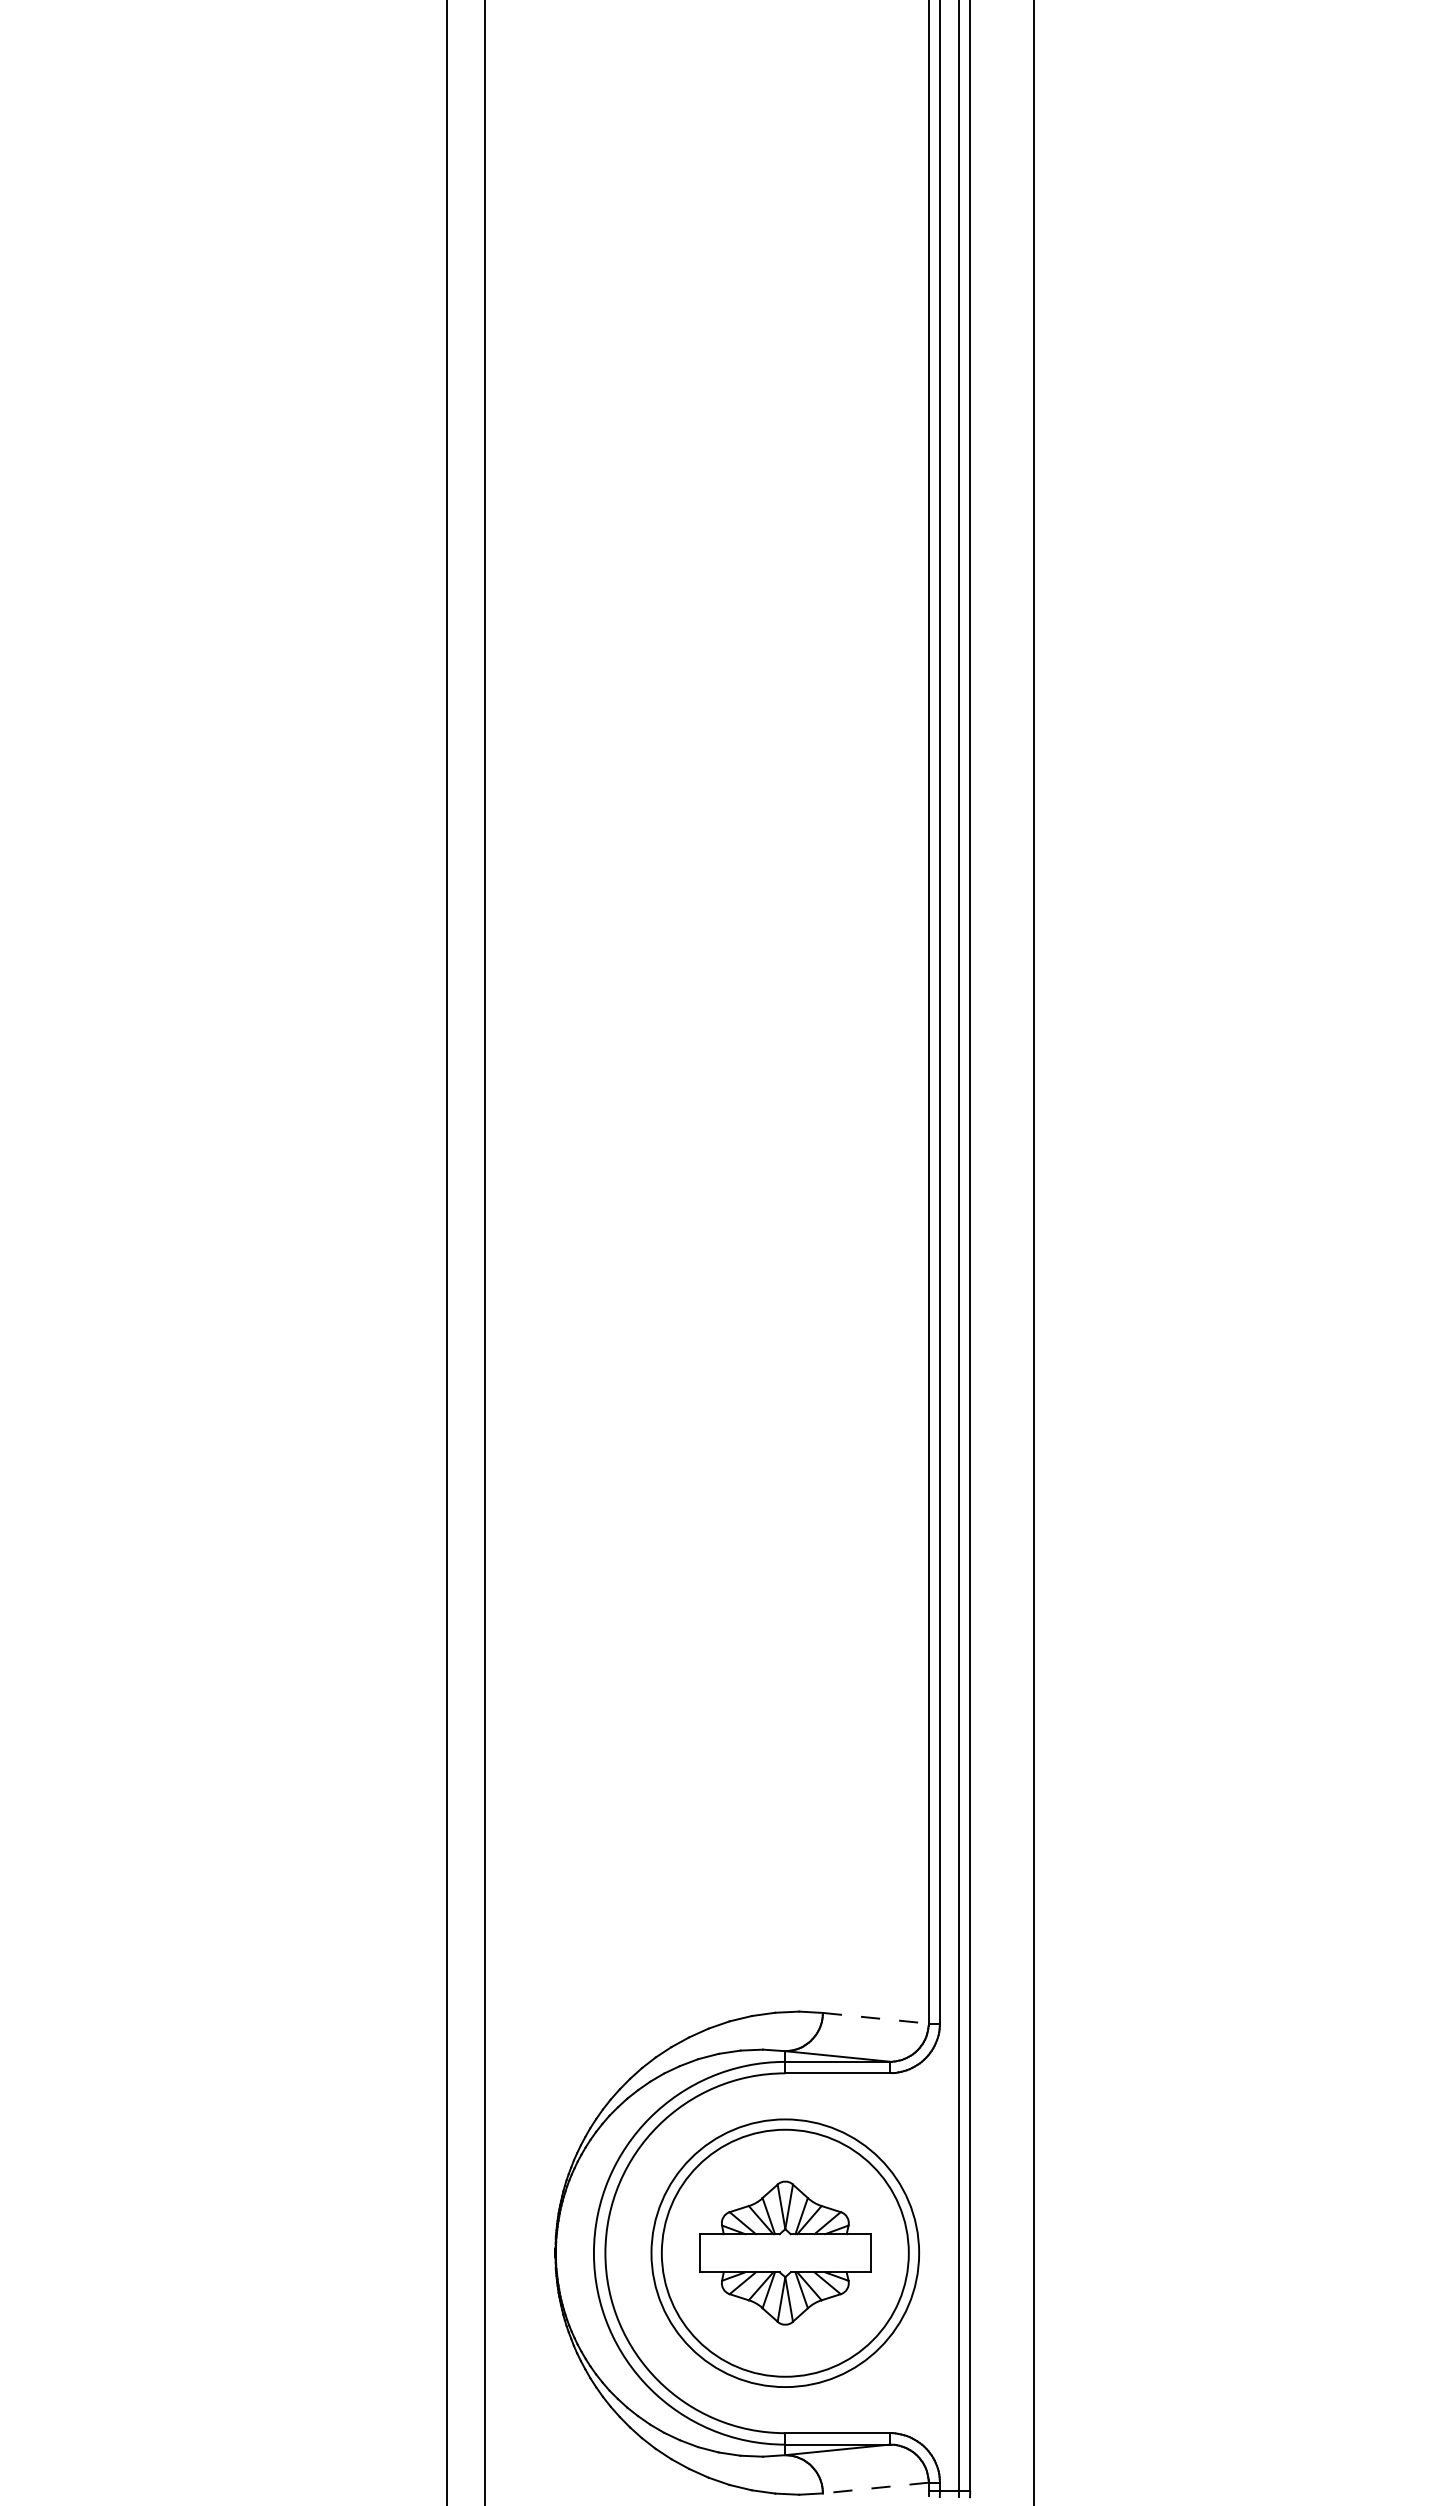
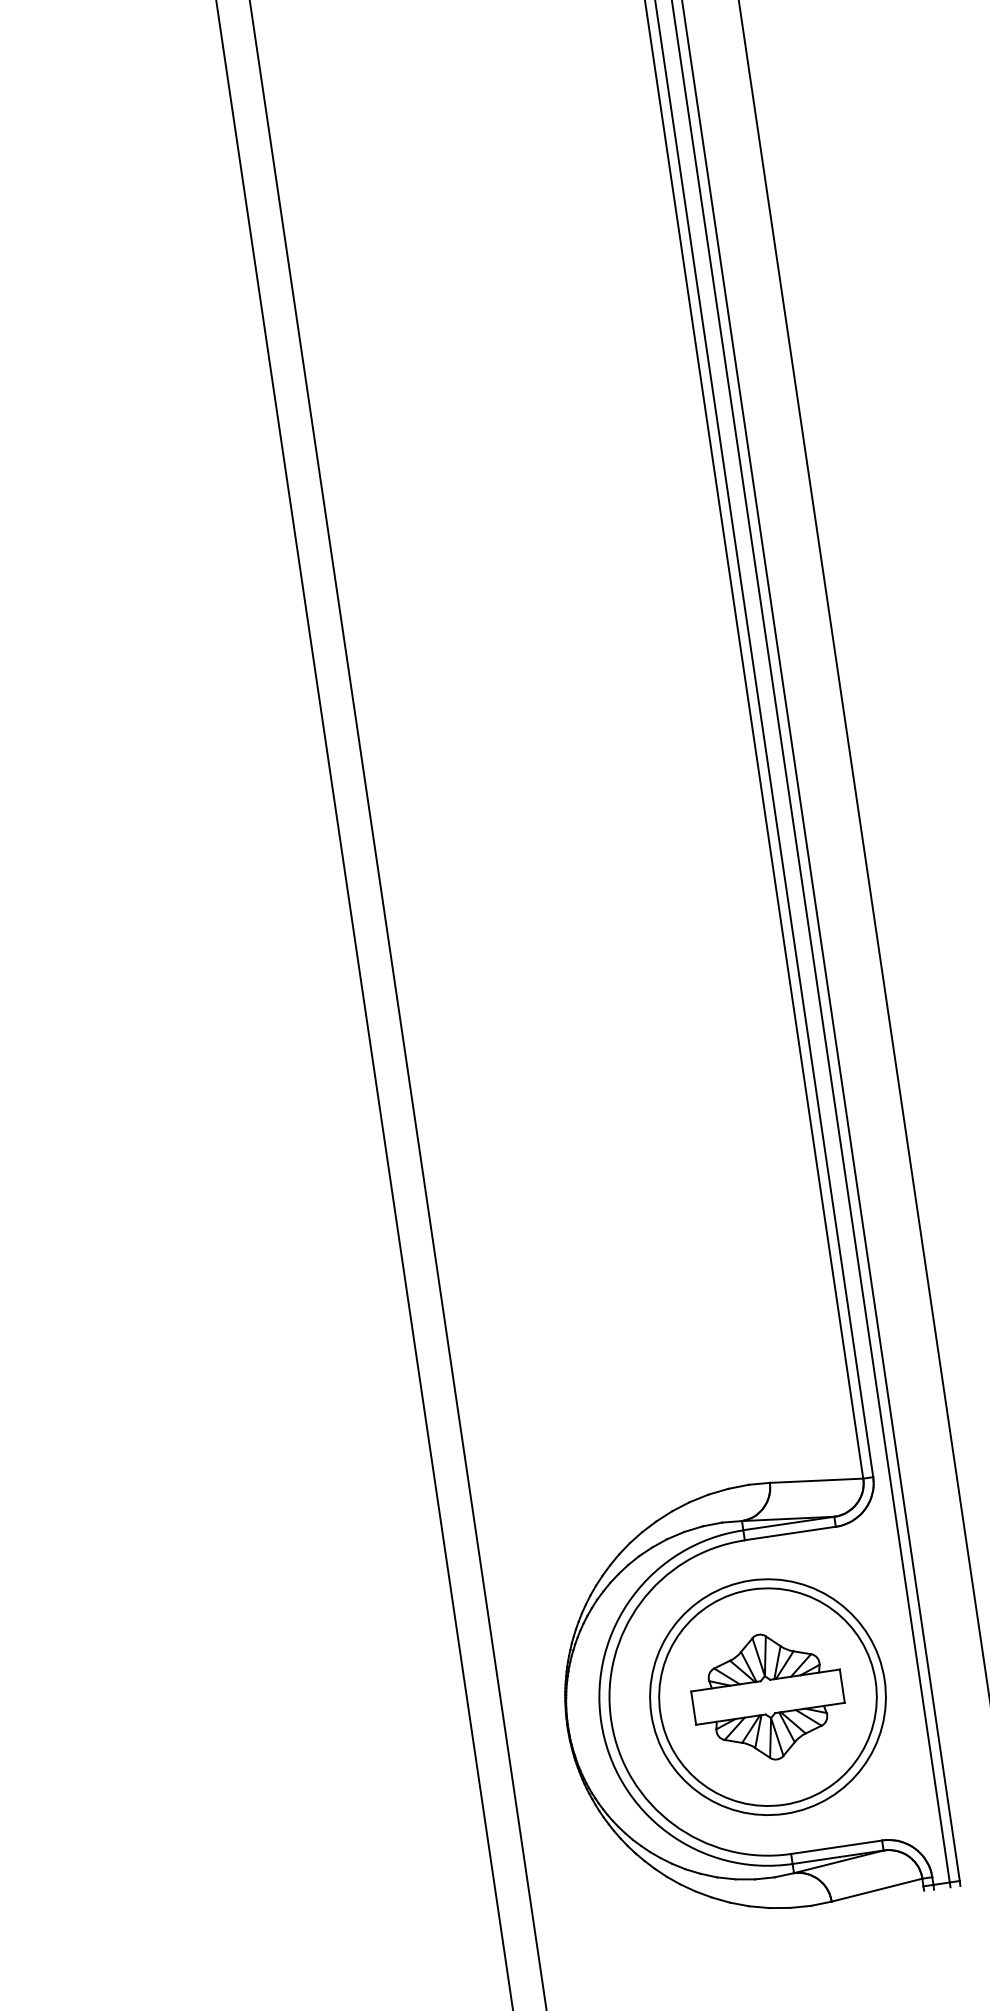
line: (876, 2018) -> (817, 1480), dashed -> solid
line: (875, 2488) -> (876, 1890), dashed -> solid

